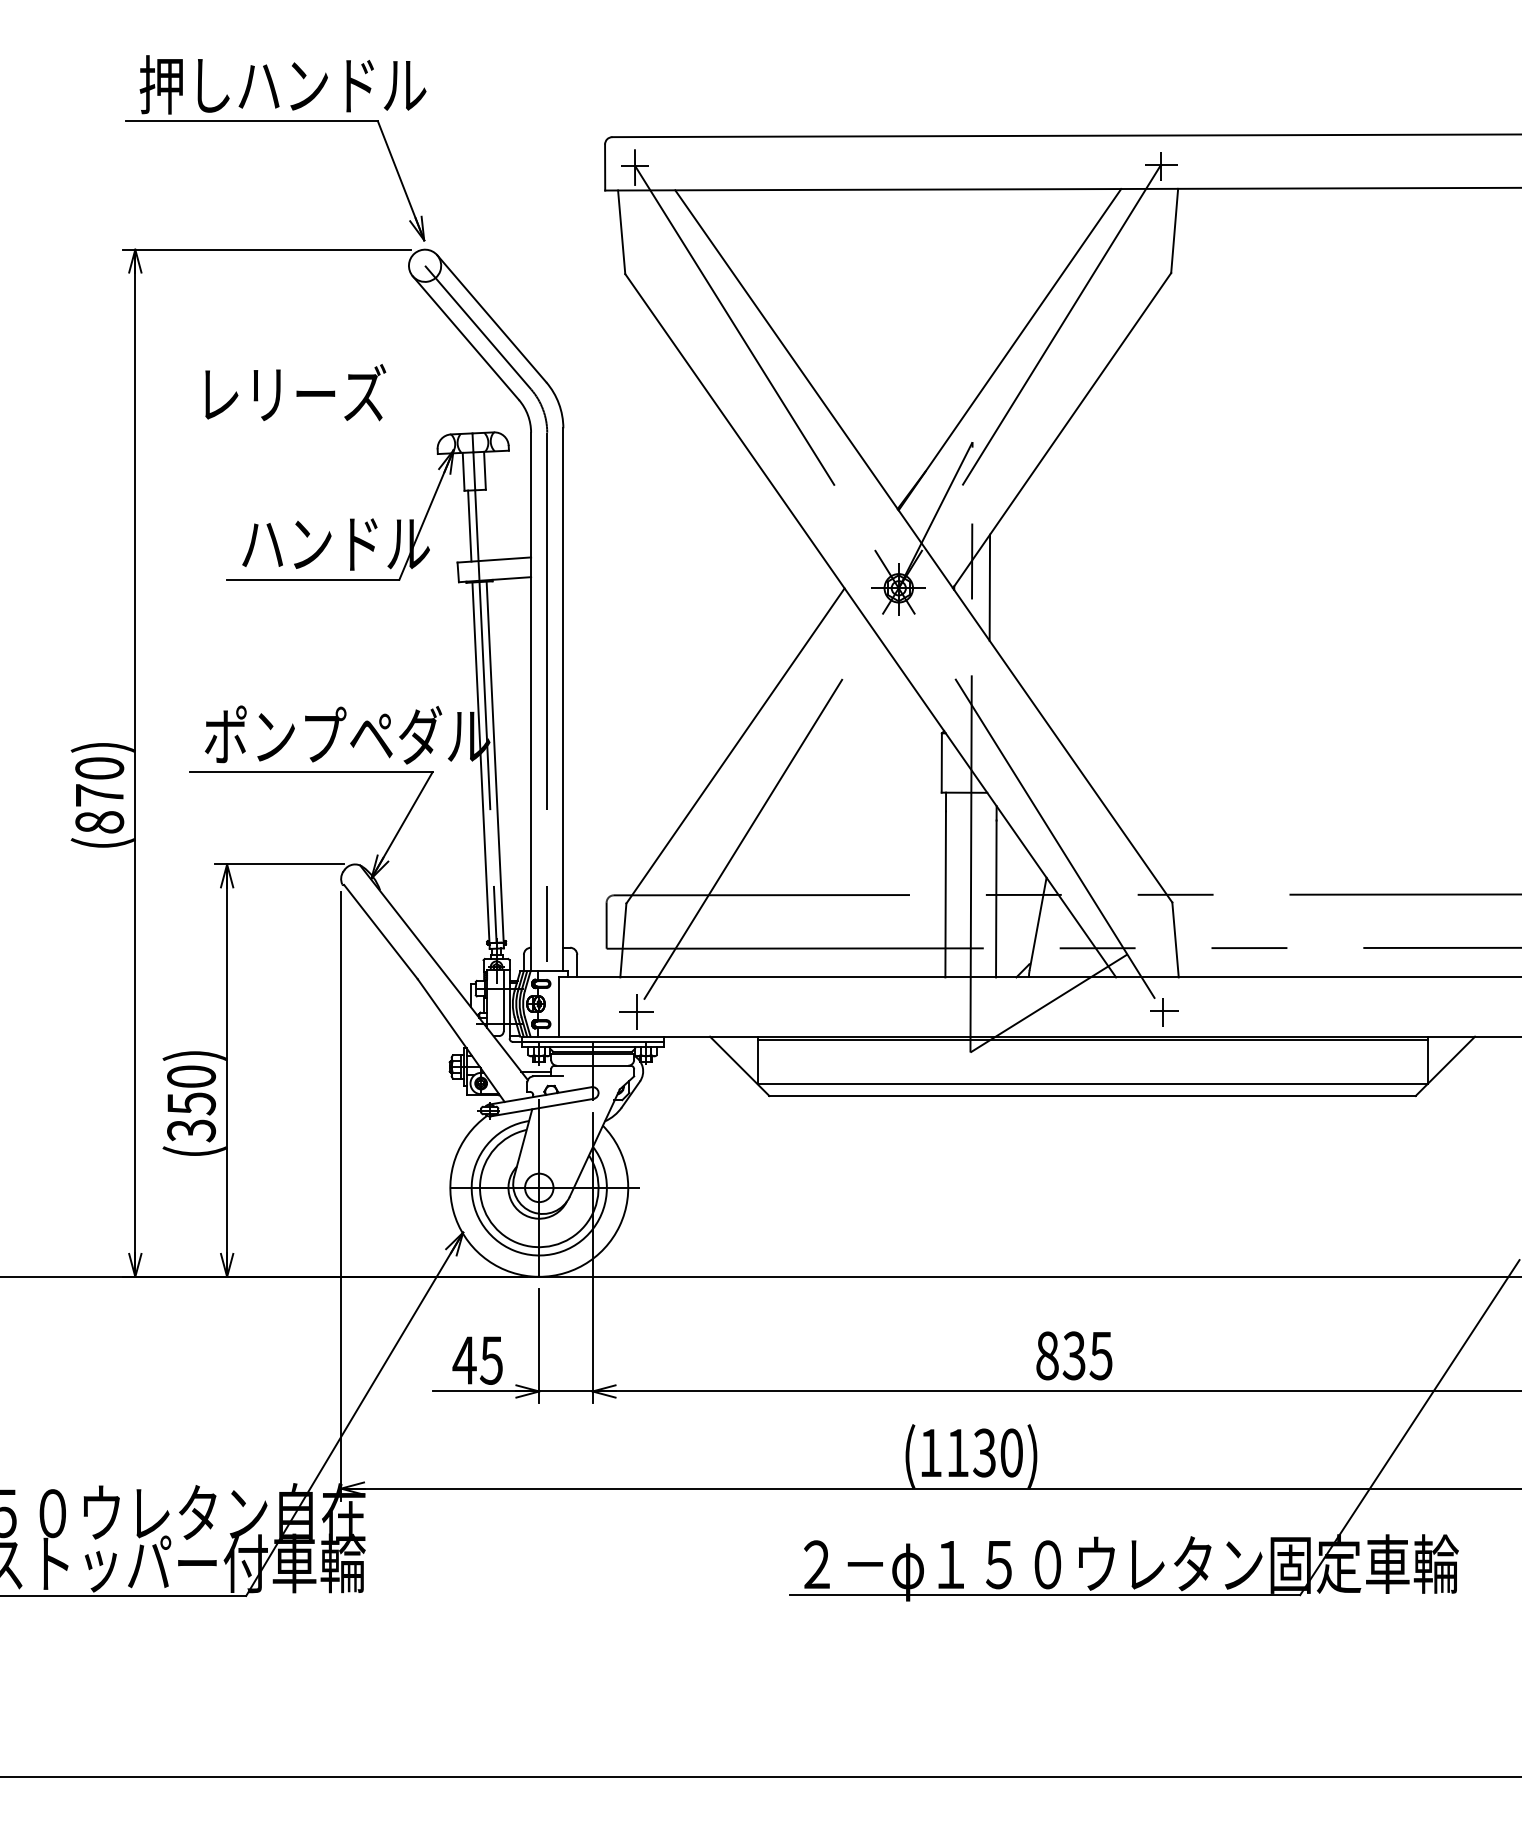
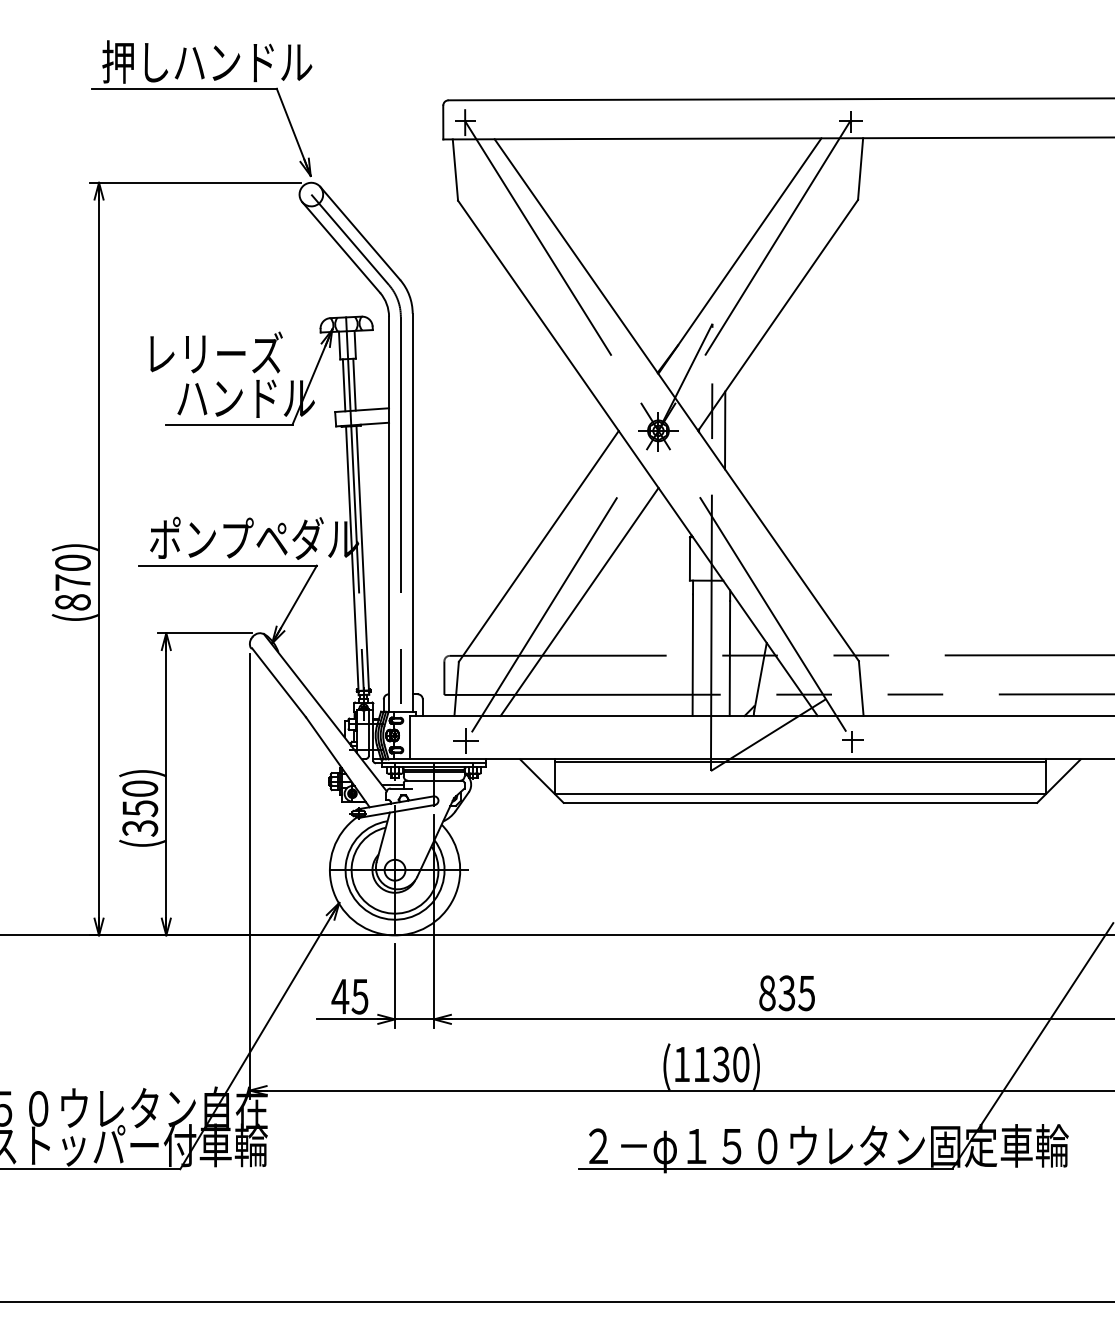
text: (295, 392) -> (216, 352), moved
line: (483, 524) -> (354, 384), added
line: (791, 821) -> (579, 601), added

